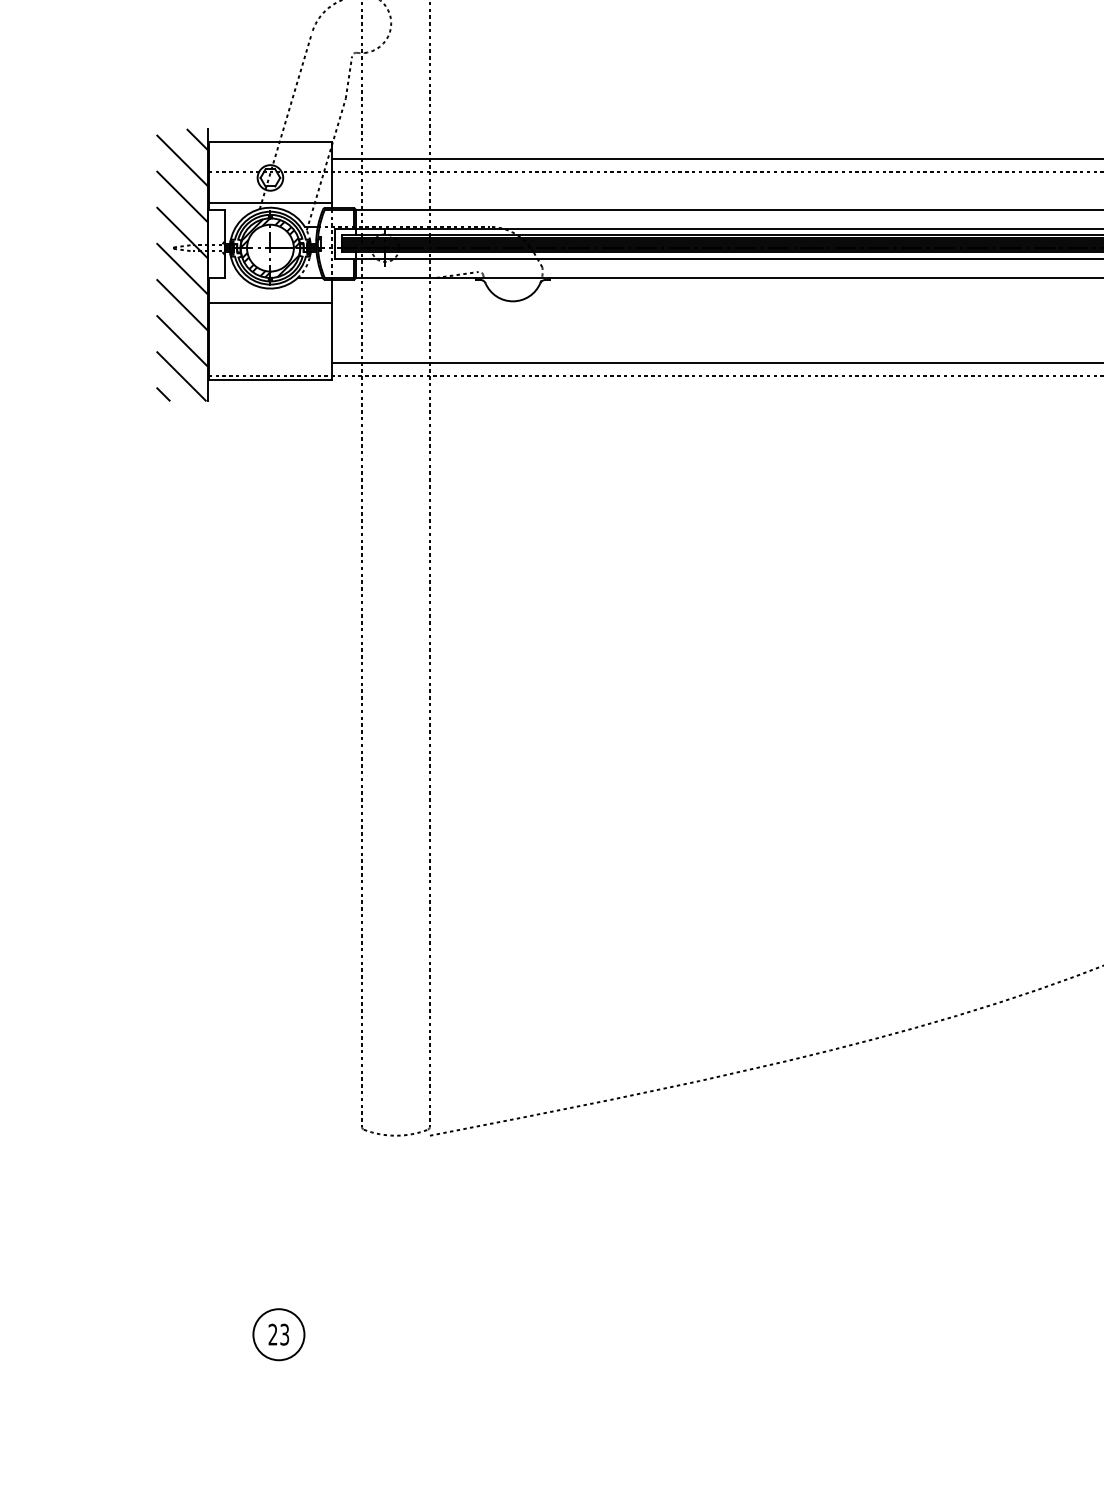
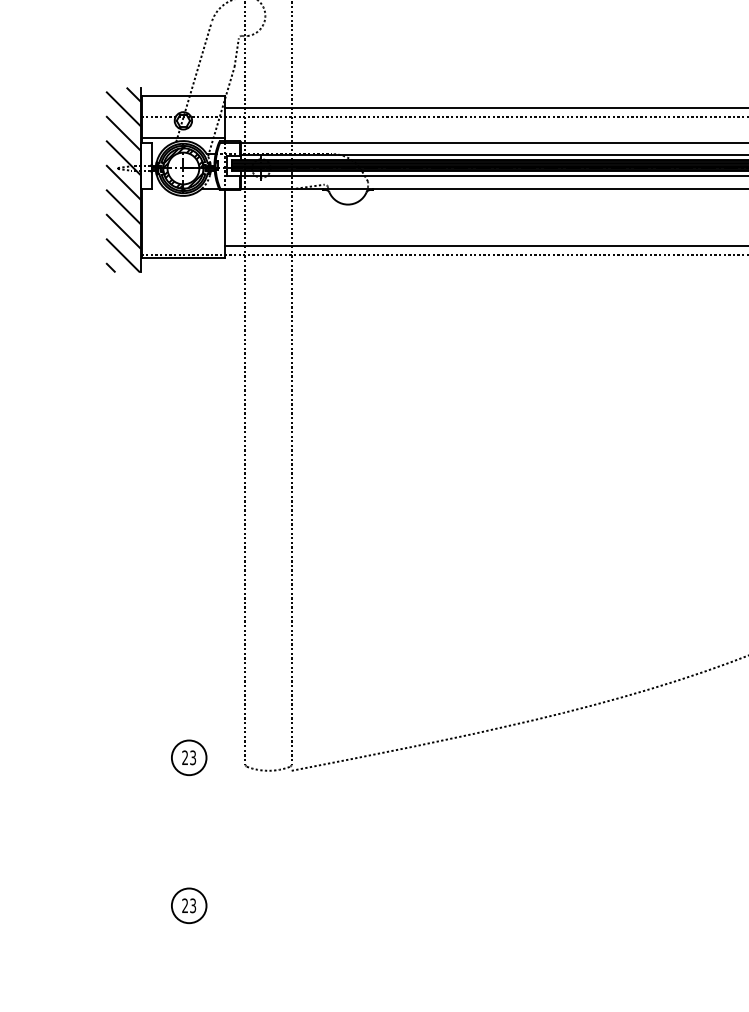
line: (270, 304) -> (183, 206), removed
part: (279, 1116) -> (189, 757), added

